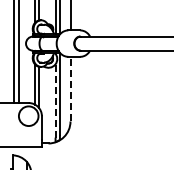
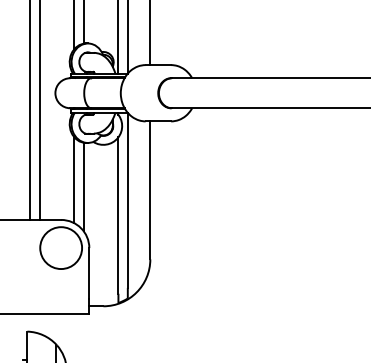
line: (70, 88) -> (150, 188), dashed -> solid
line: (55, 100) -> (118, 214), dashed -> solid

